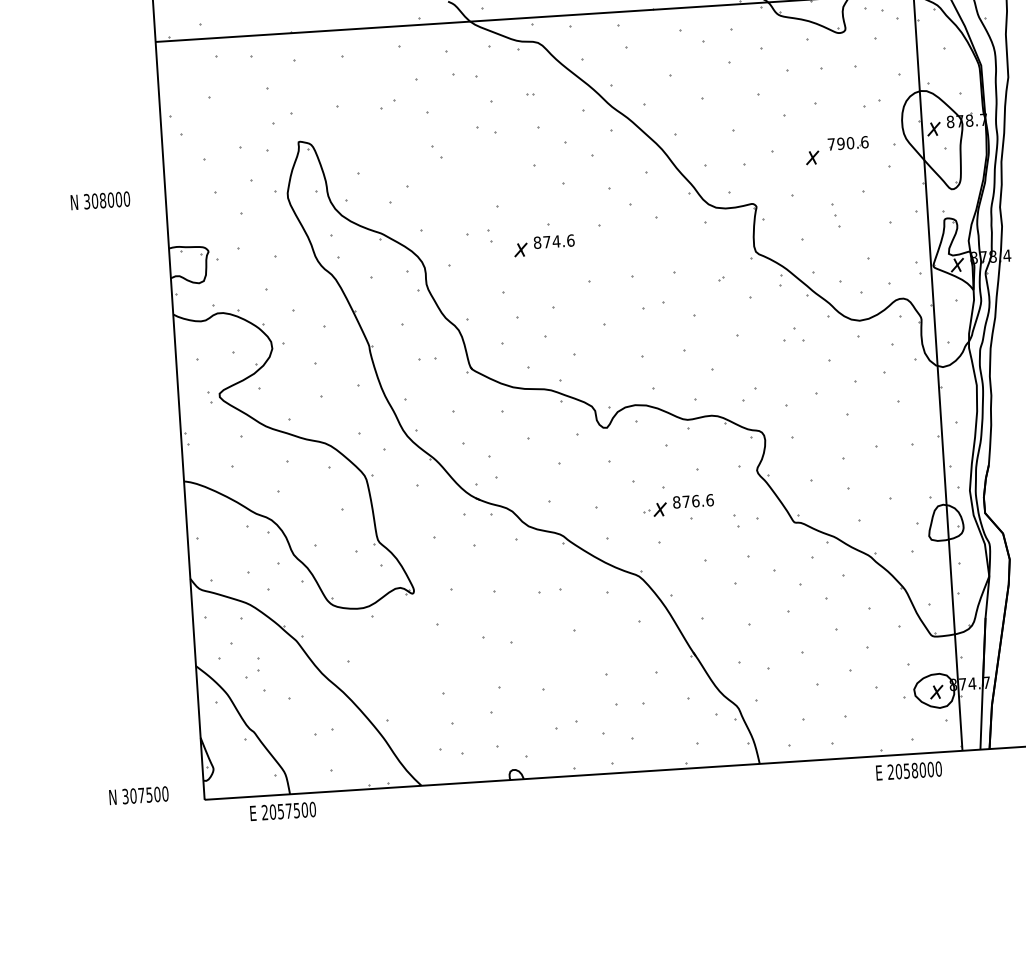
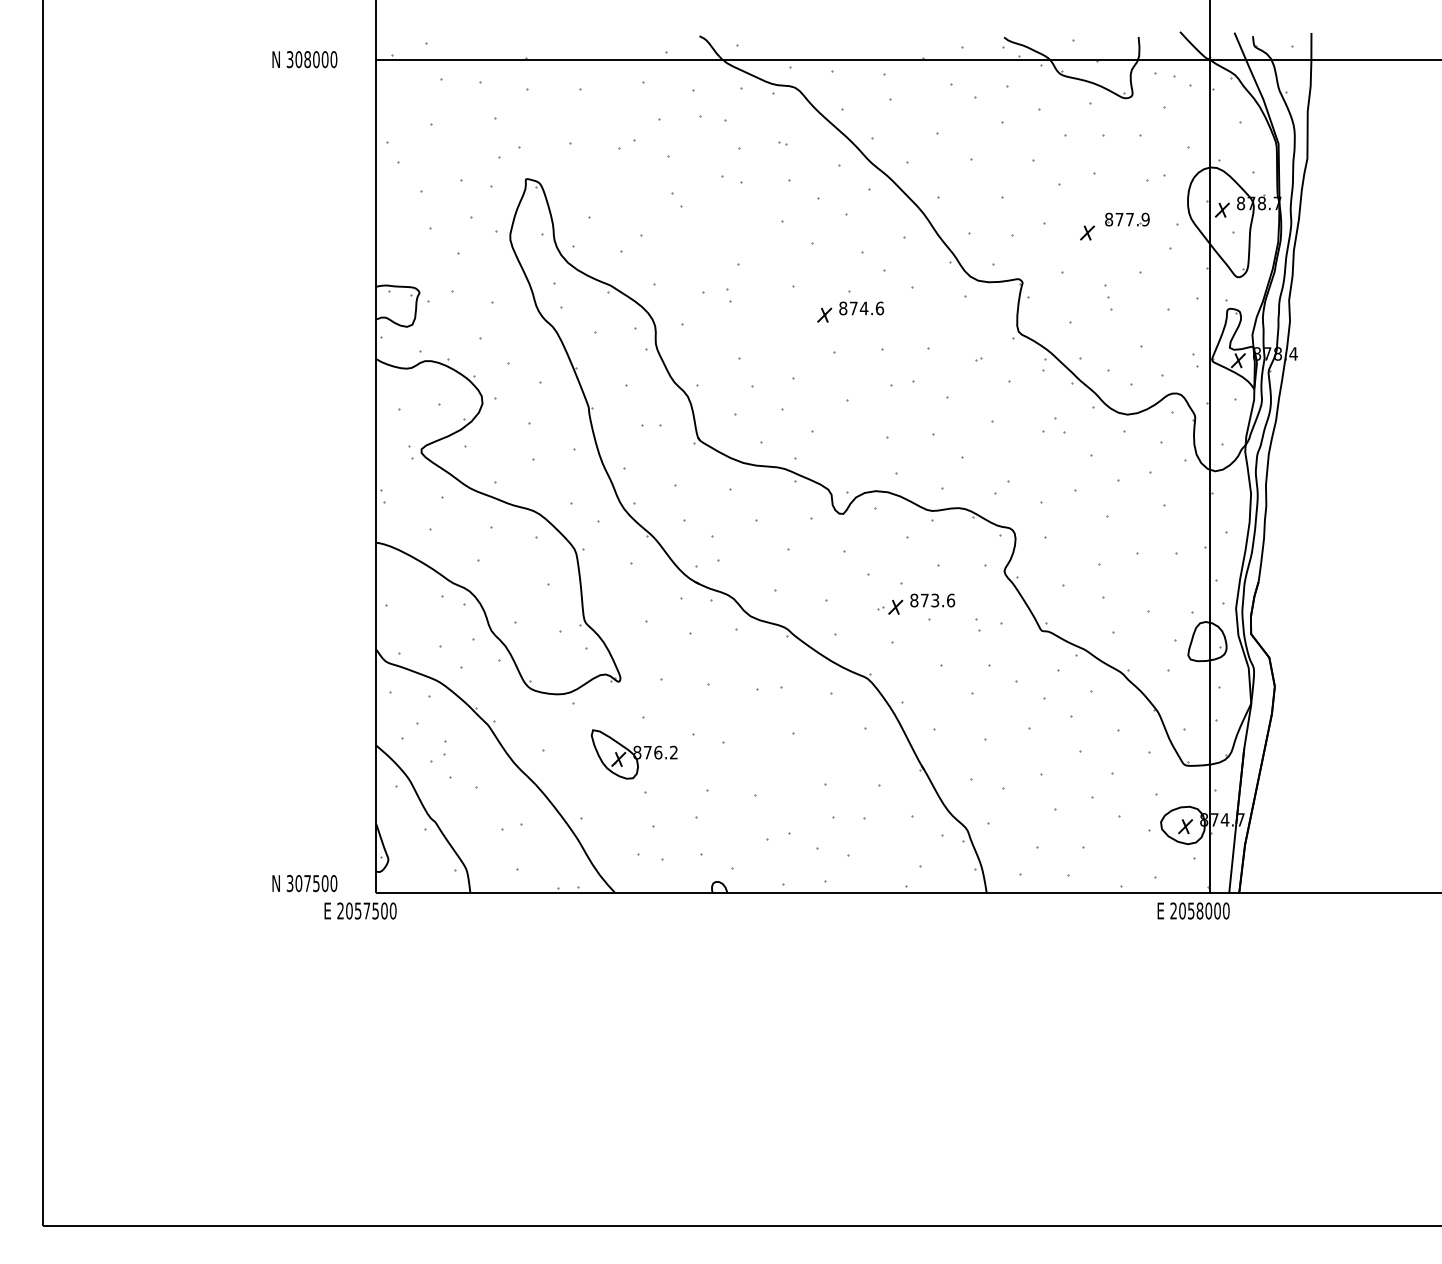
text: (848, 143) -> (1127, 219), 790.6 -> 877.9
text: (100, 200) -> (304, 59), moved
part: (544, 245) -> (850, 311), moved
text: (695, 501) -> (935, 600), 876.6 -> 873.6
part: (430, 658) -> (633, 754), added
text: (908, 770) -> (1193, 910), moved
text: (283, 811) -> (360, 910), moved

